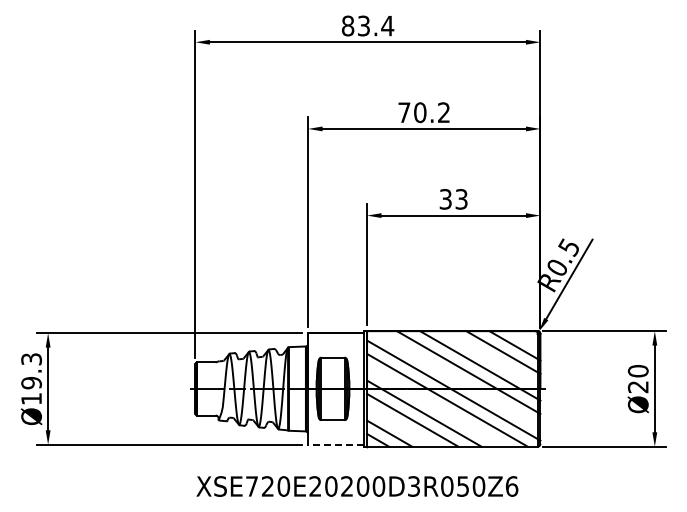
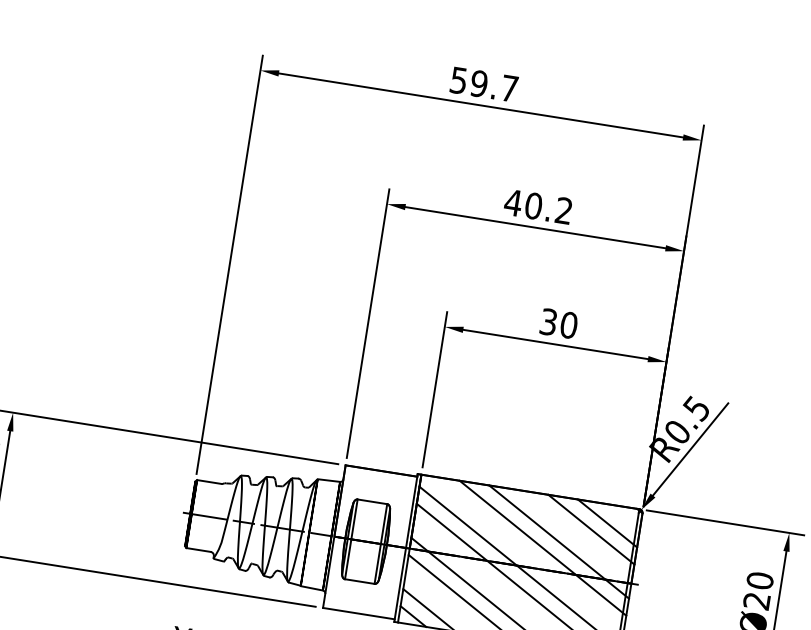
text: (367, 25) -> (483, 83), 83.4 -> 59.7
text: (403, 112) -> (512, 202), 70.2 -> 40.2
text: (461, 199) -> (568, 325), 33 -> 30
line: (335, 444) -> (358, 613), dashed -> solid

